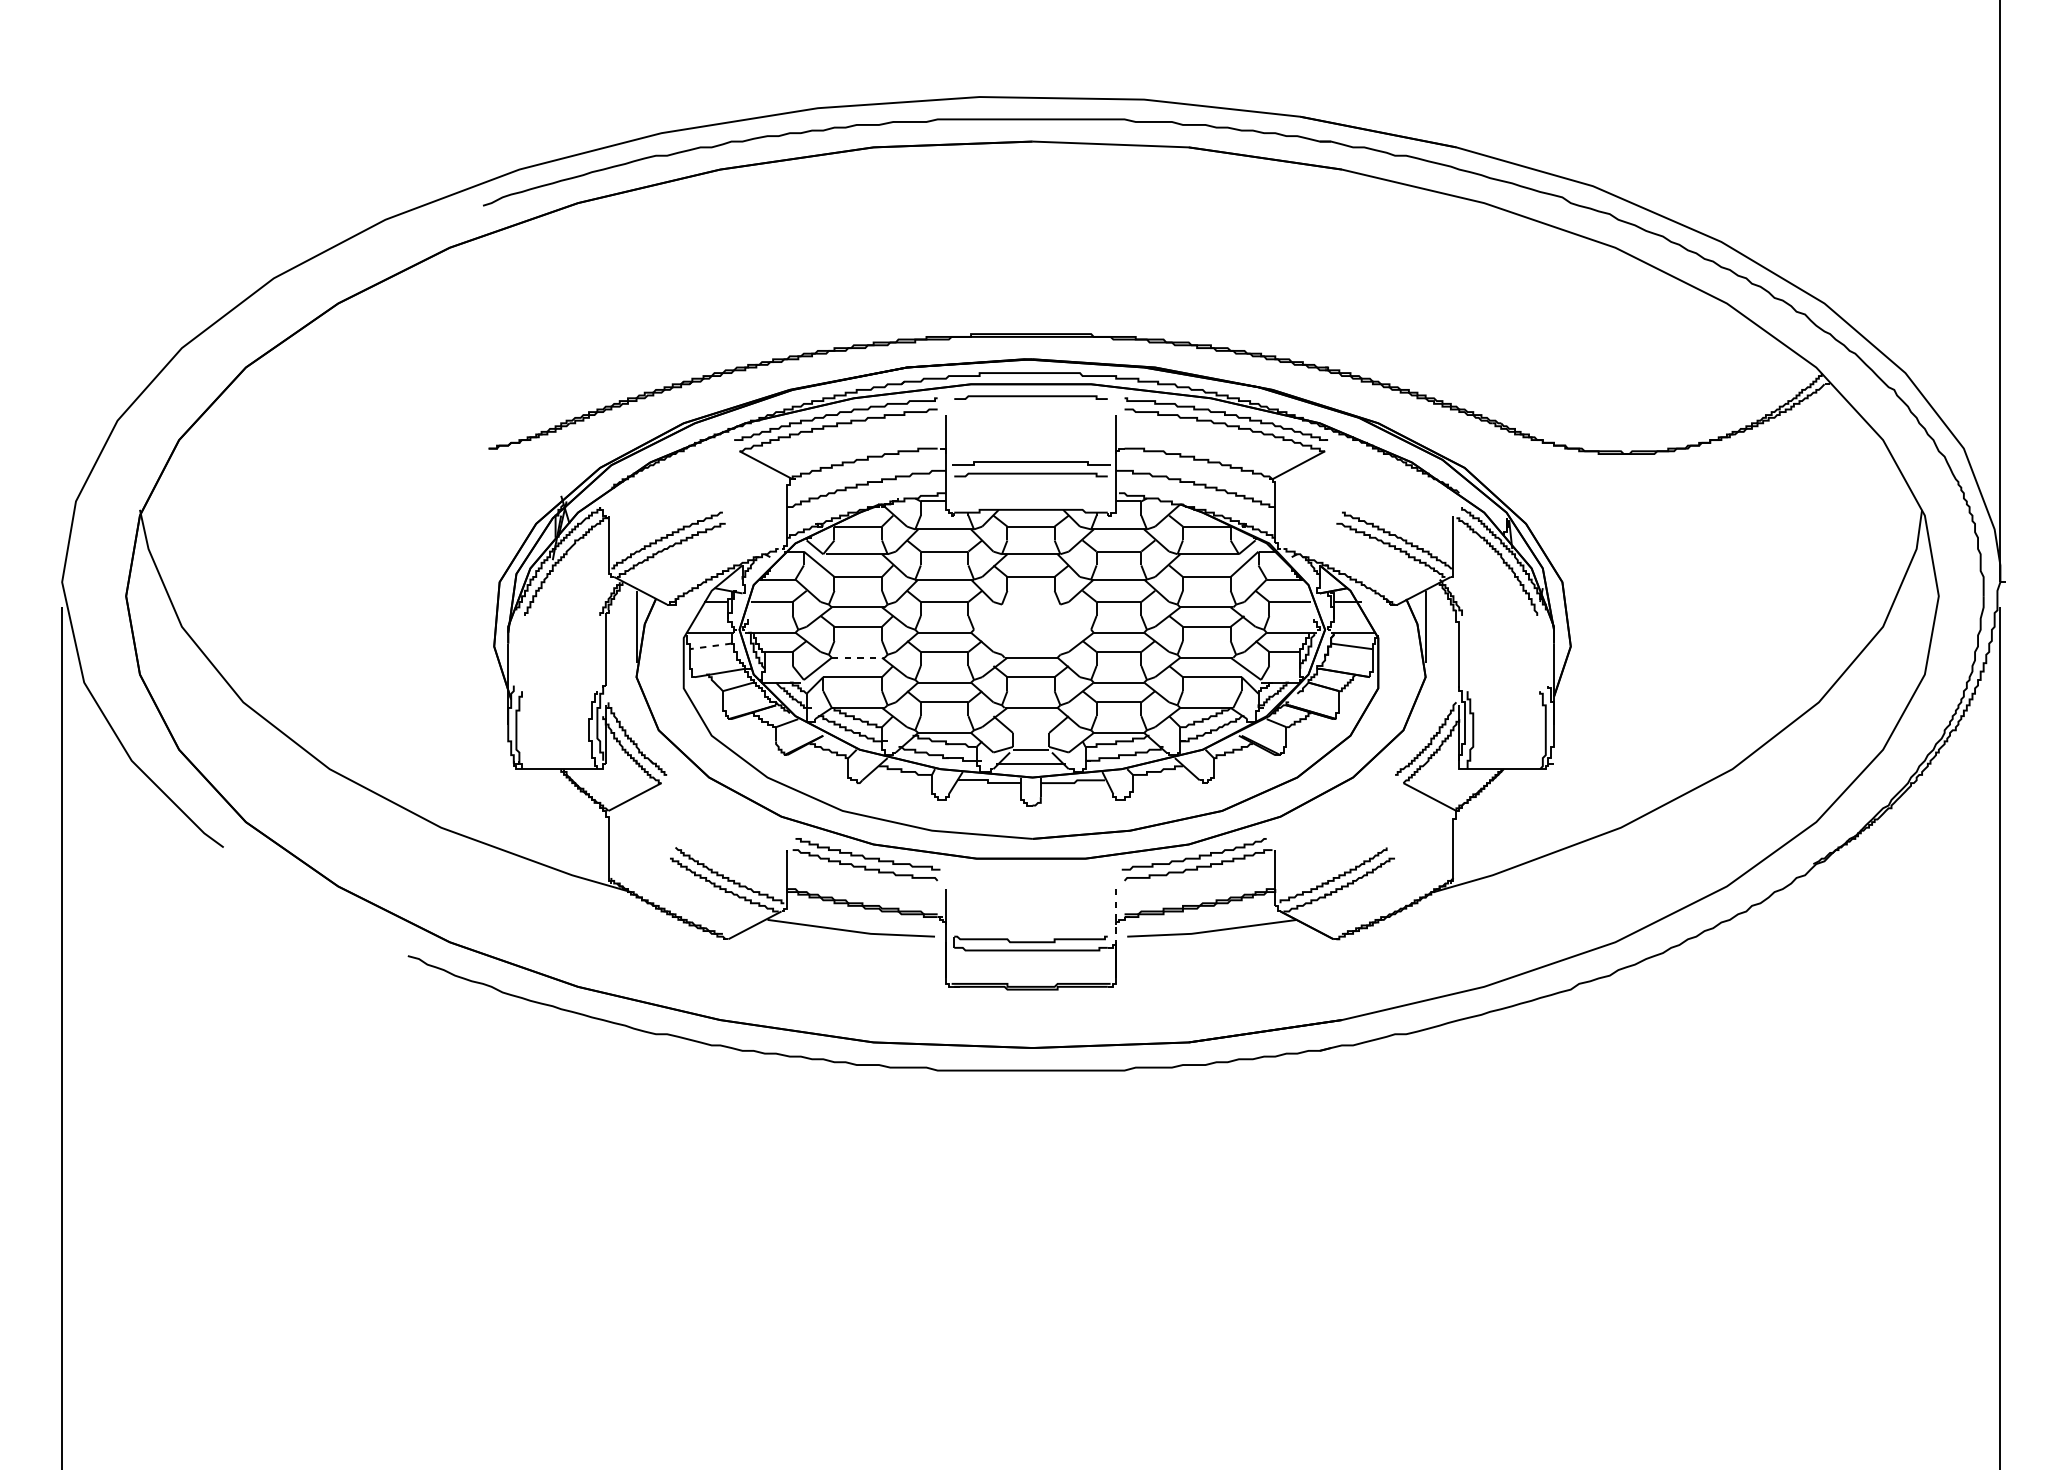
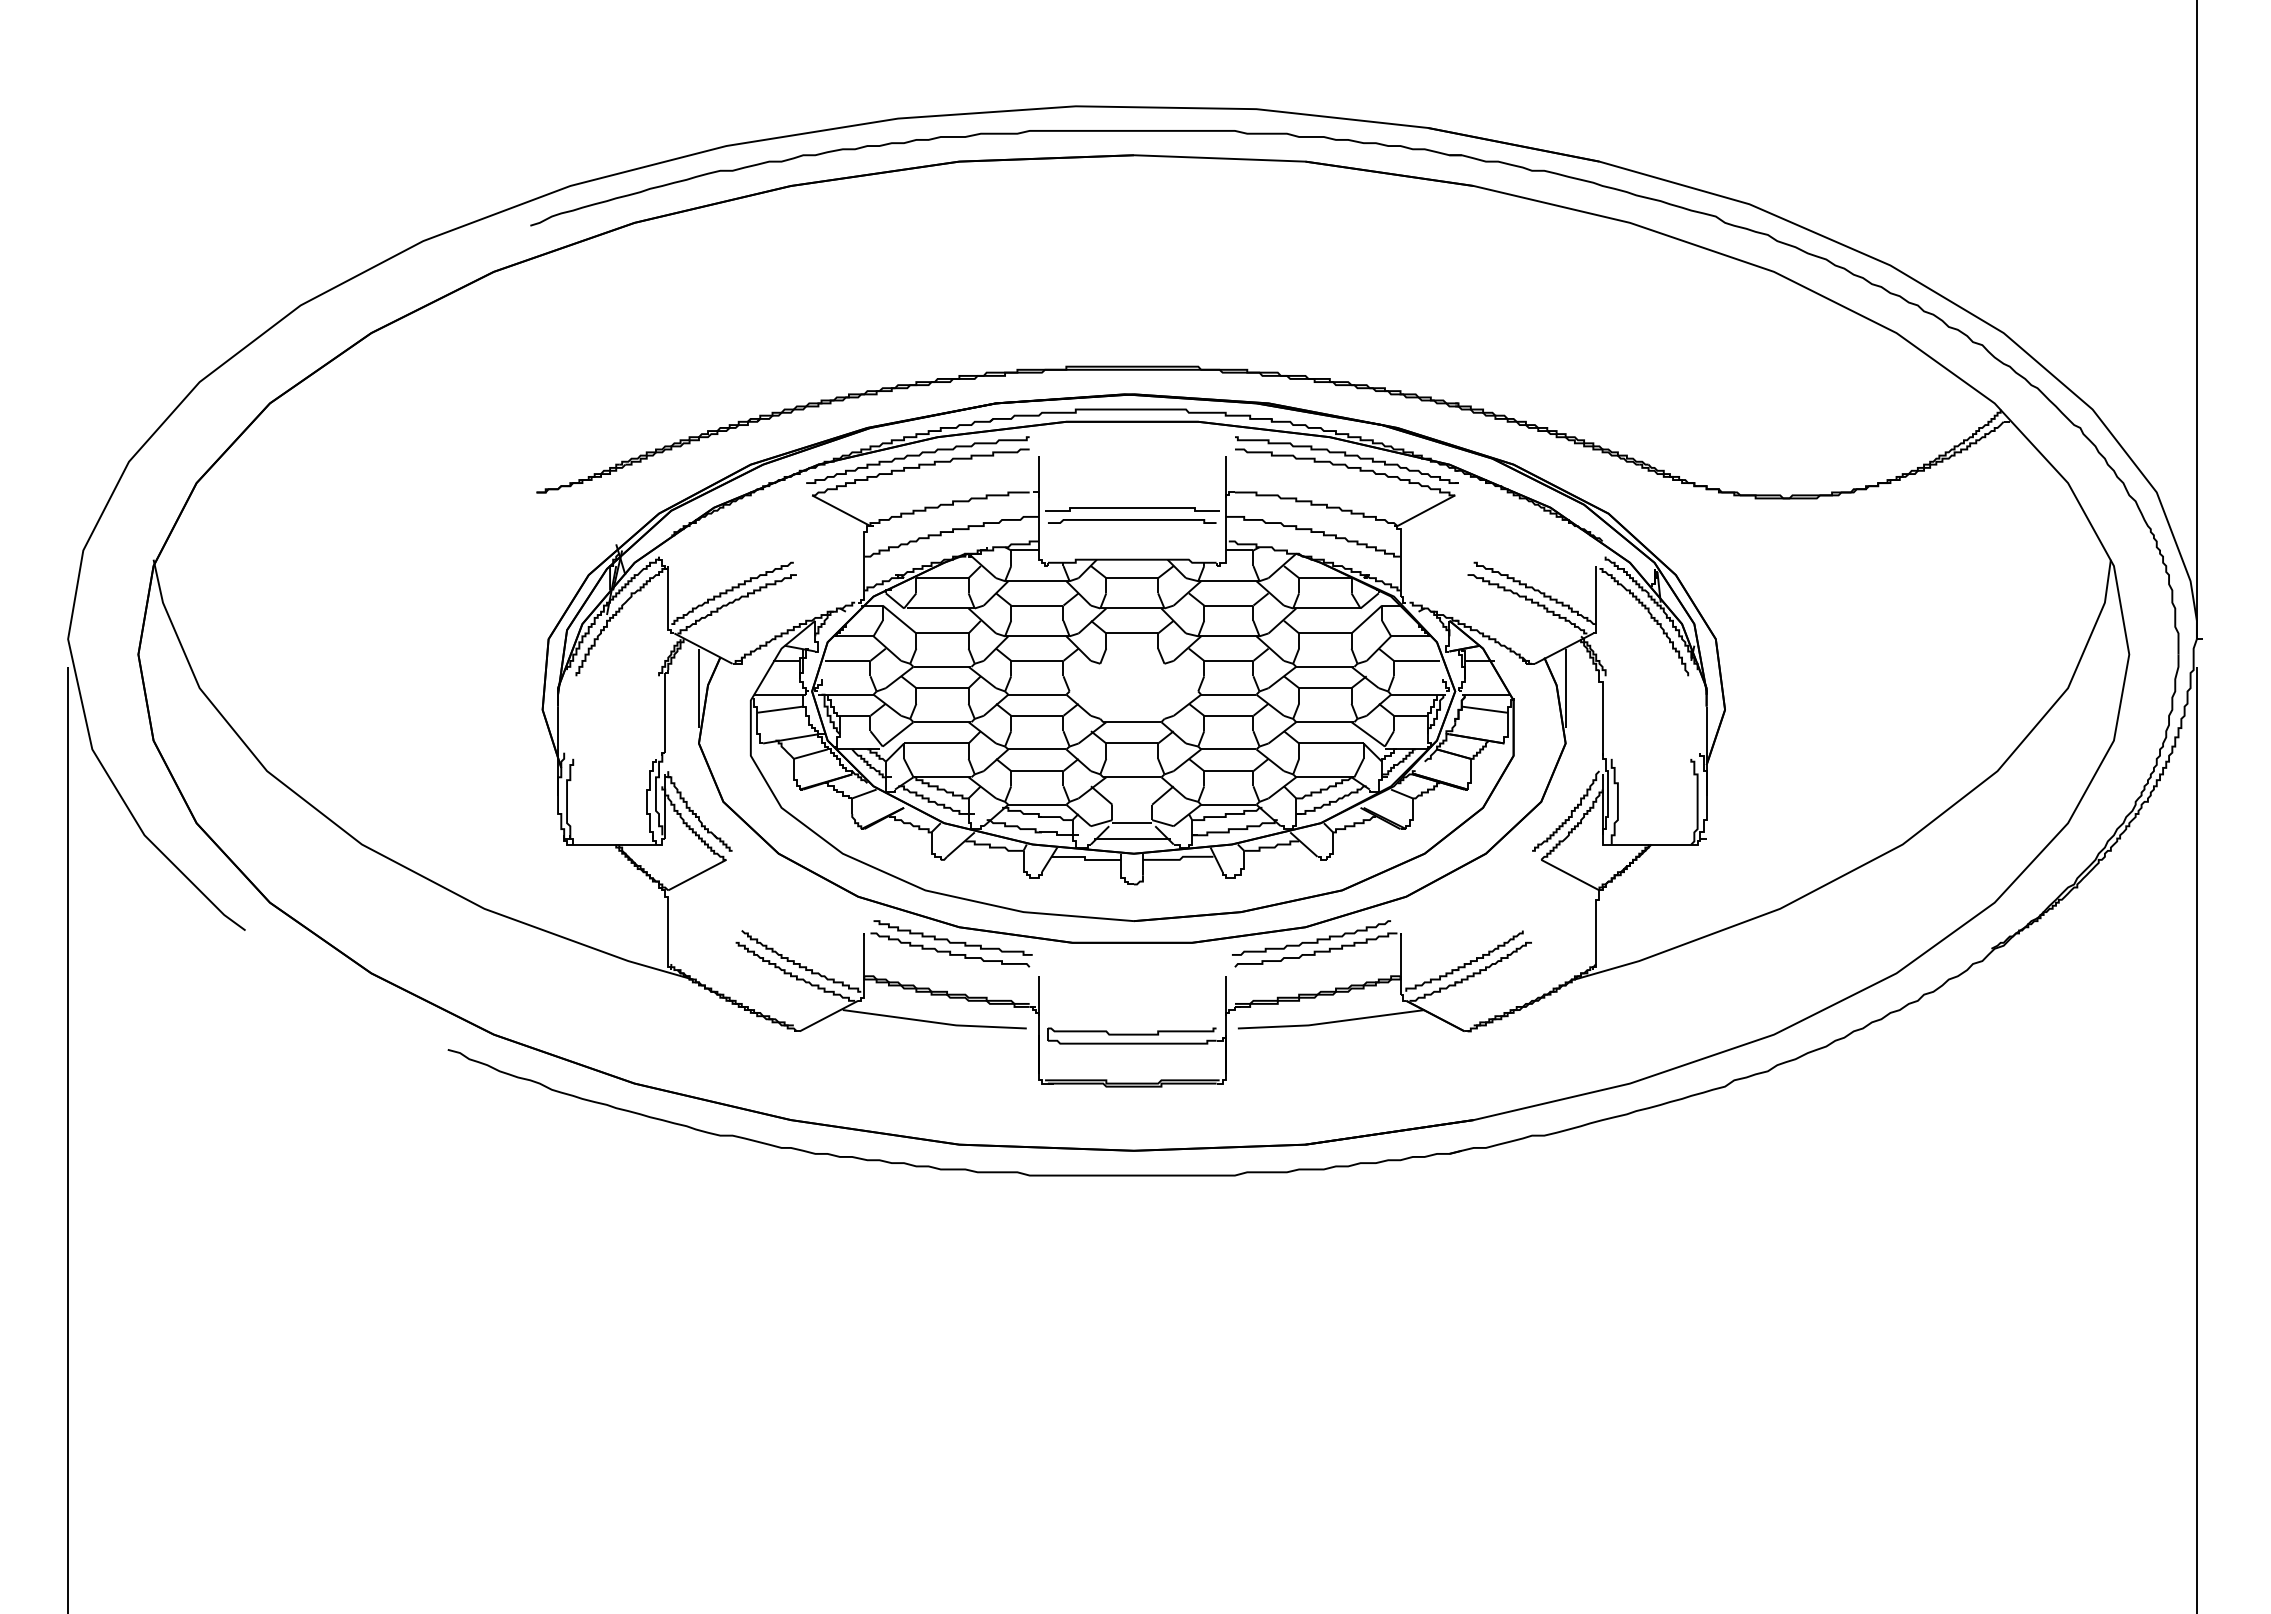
curve: (1031, 396) -> (1132, 435), removed
line: (709, 646) -> (779, 709), dashed -> solid
line: (858, 658) -> (942, 722), dashed -> solid
line: (1115, 915) -> (1225, 1005), dashed -> solid

